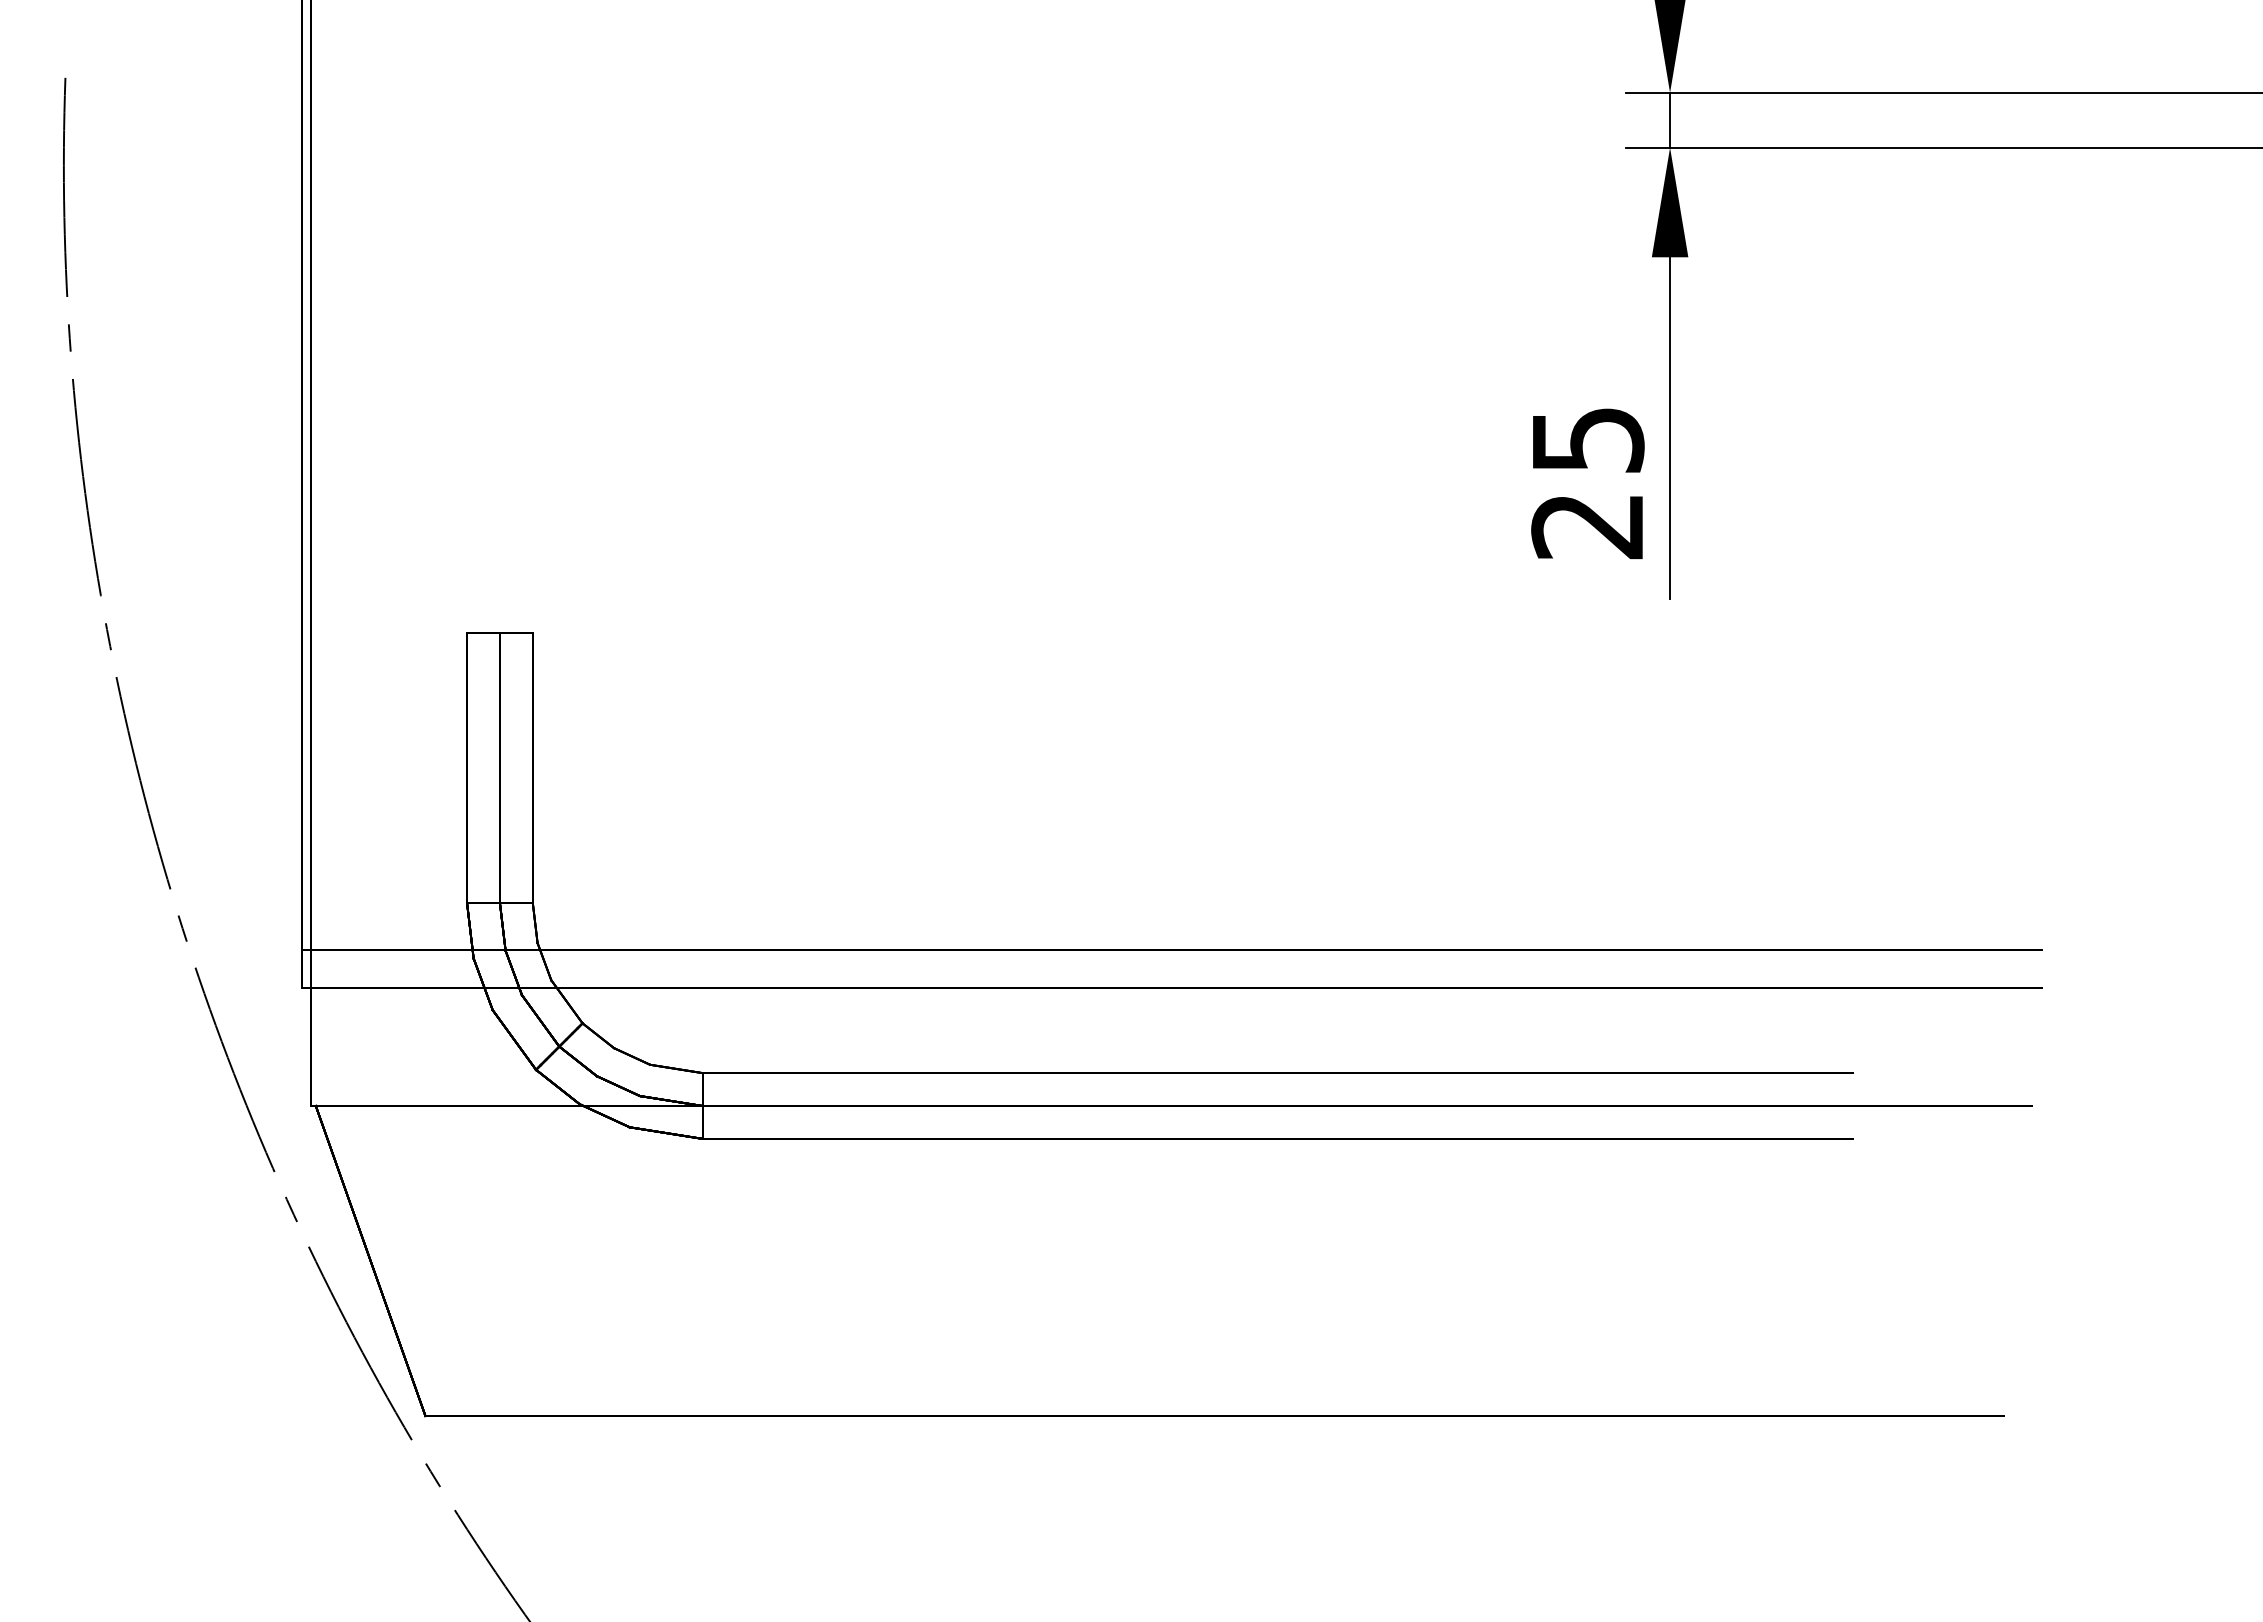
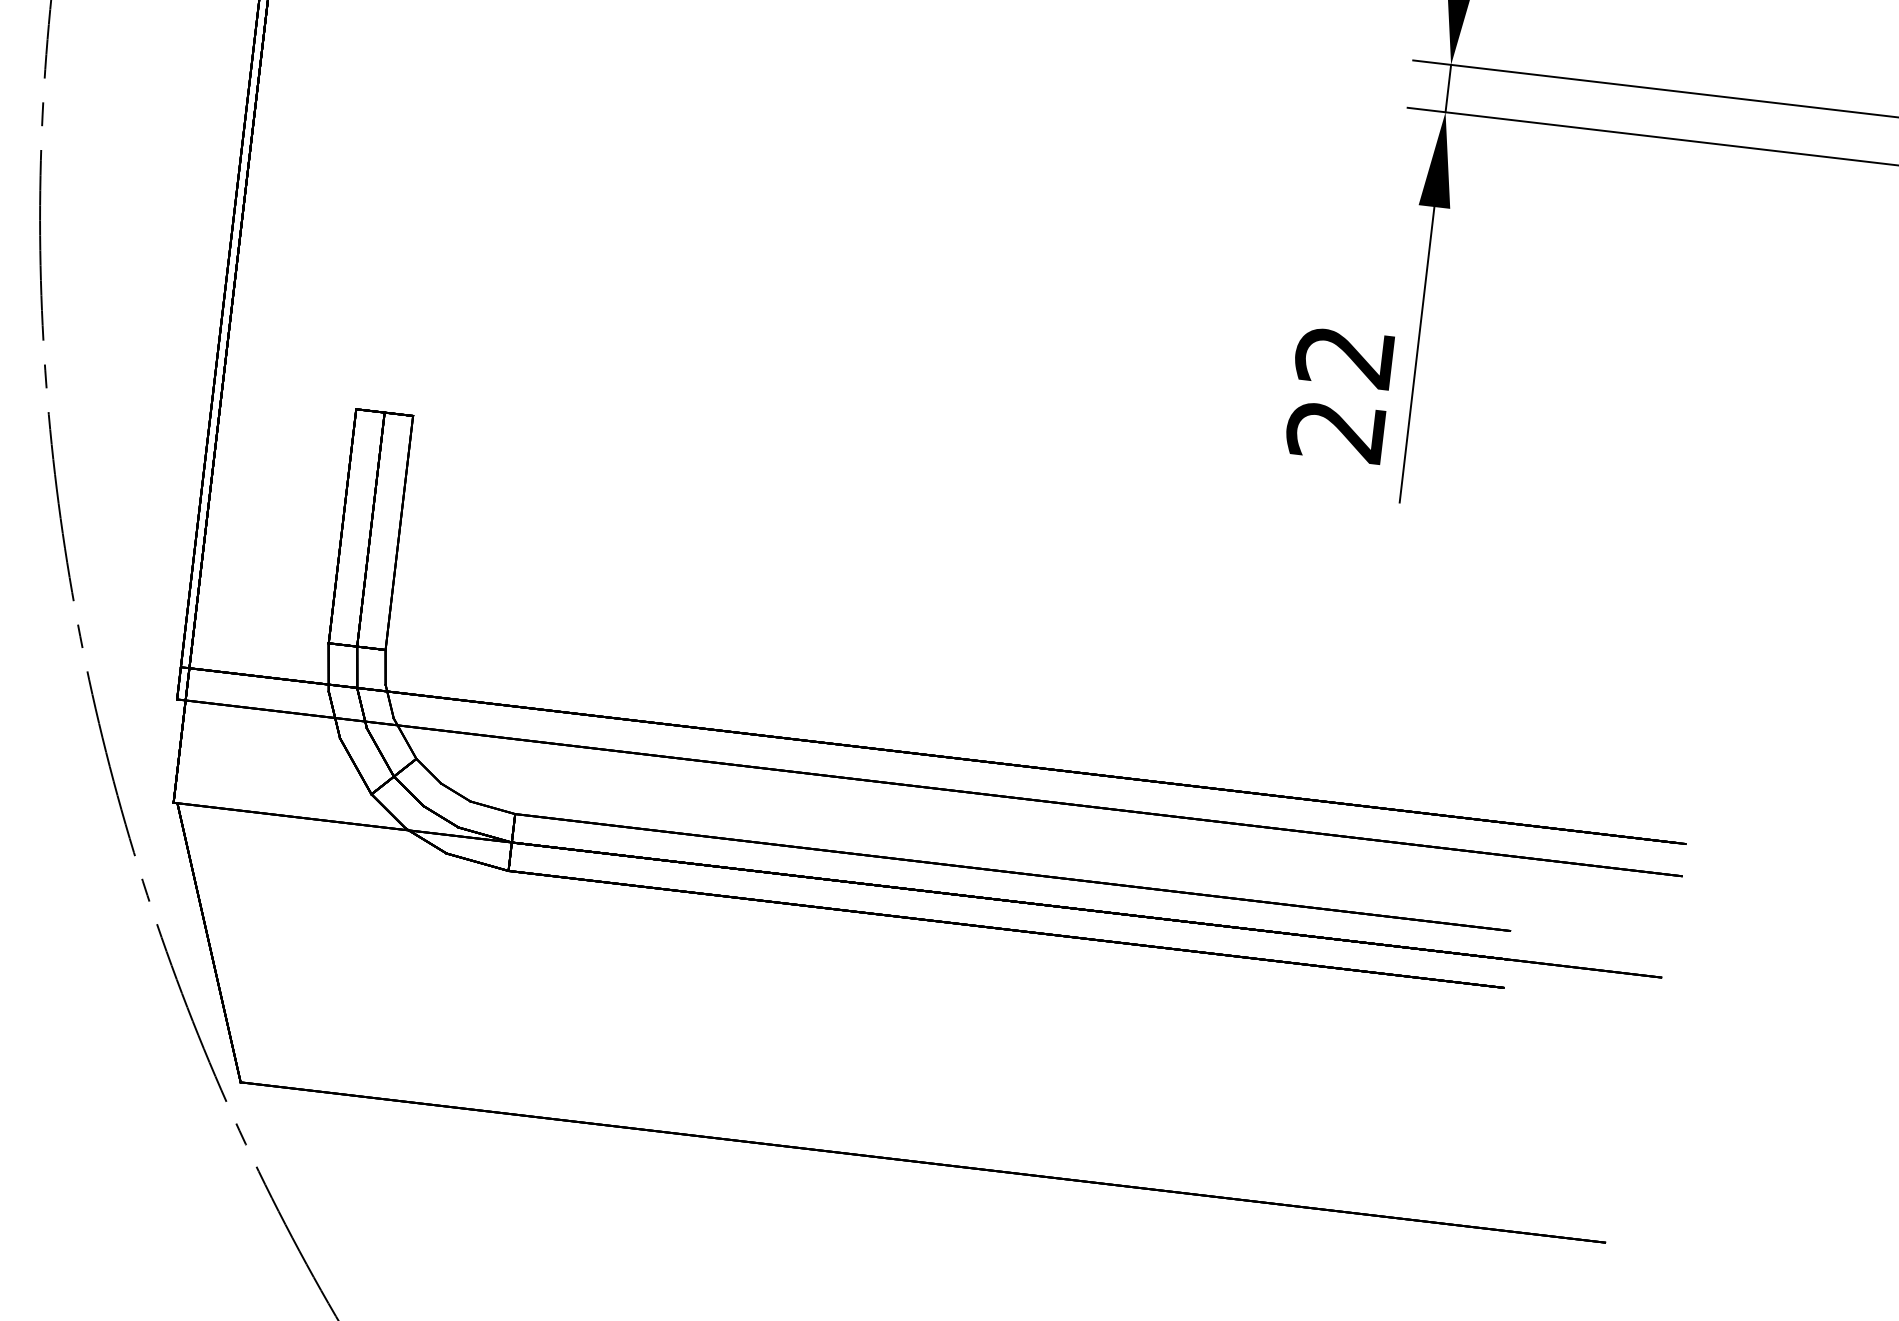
text: (1587, 440) -> (1344, 357), 25 -> 22

